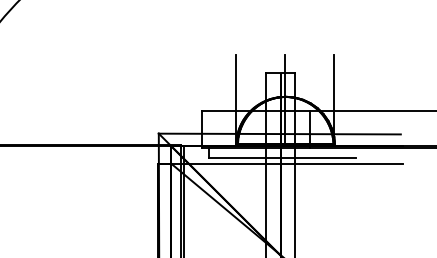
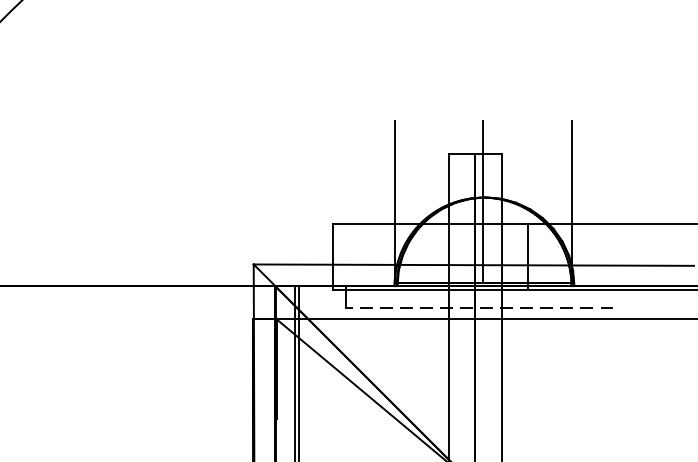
line: (282, 157) -> (478, 307), solid -> dashed

